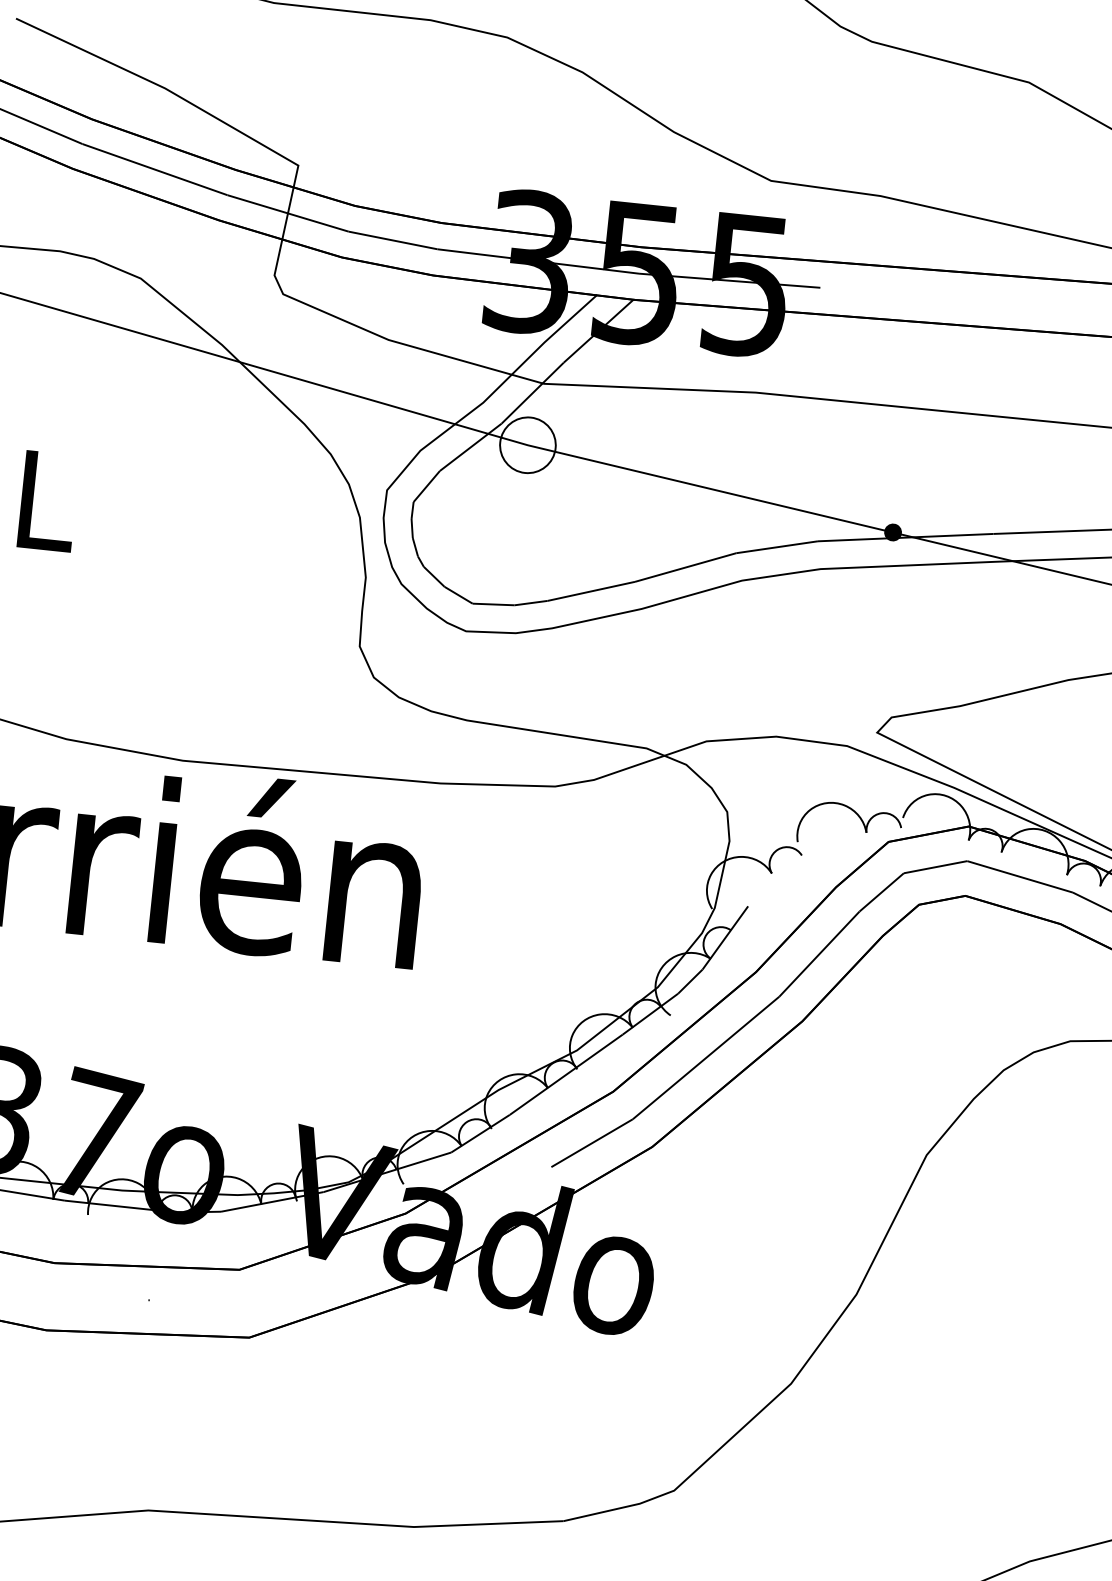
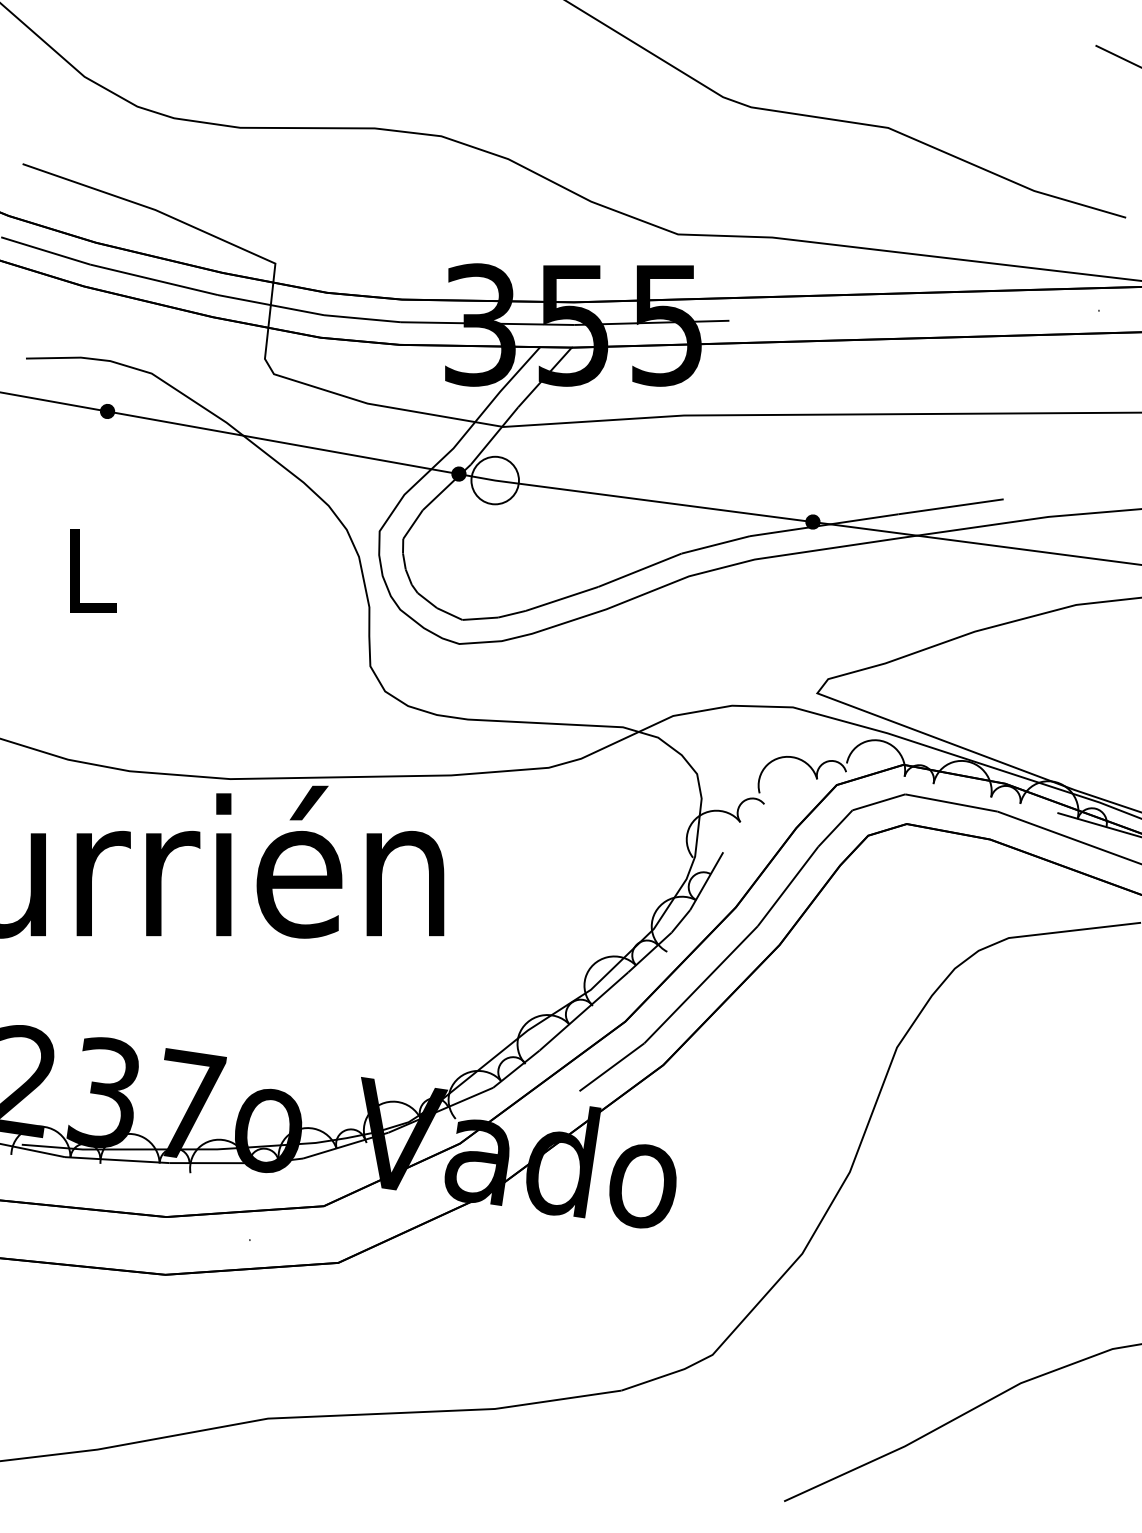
fill: (84, 317) -> (107, 411), added
fill: (486, 432) -> (458, 473), added

